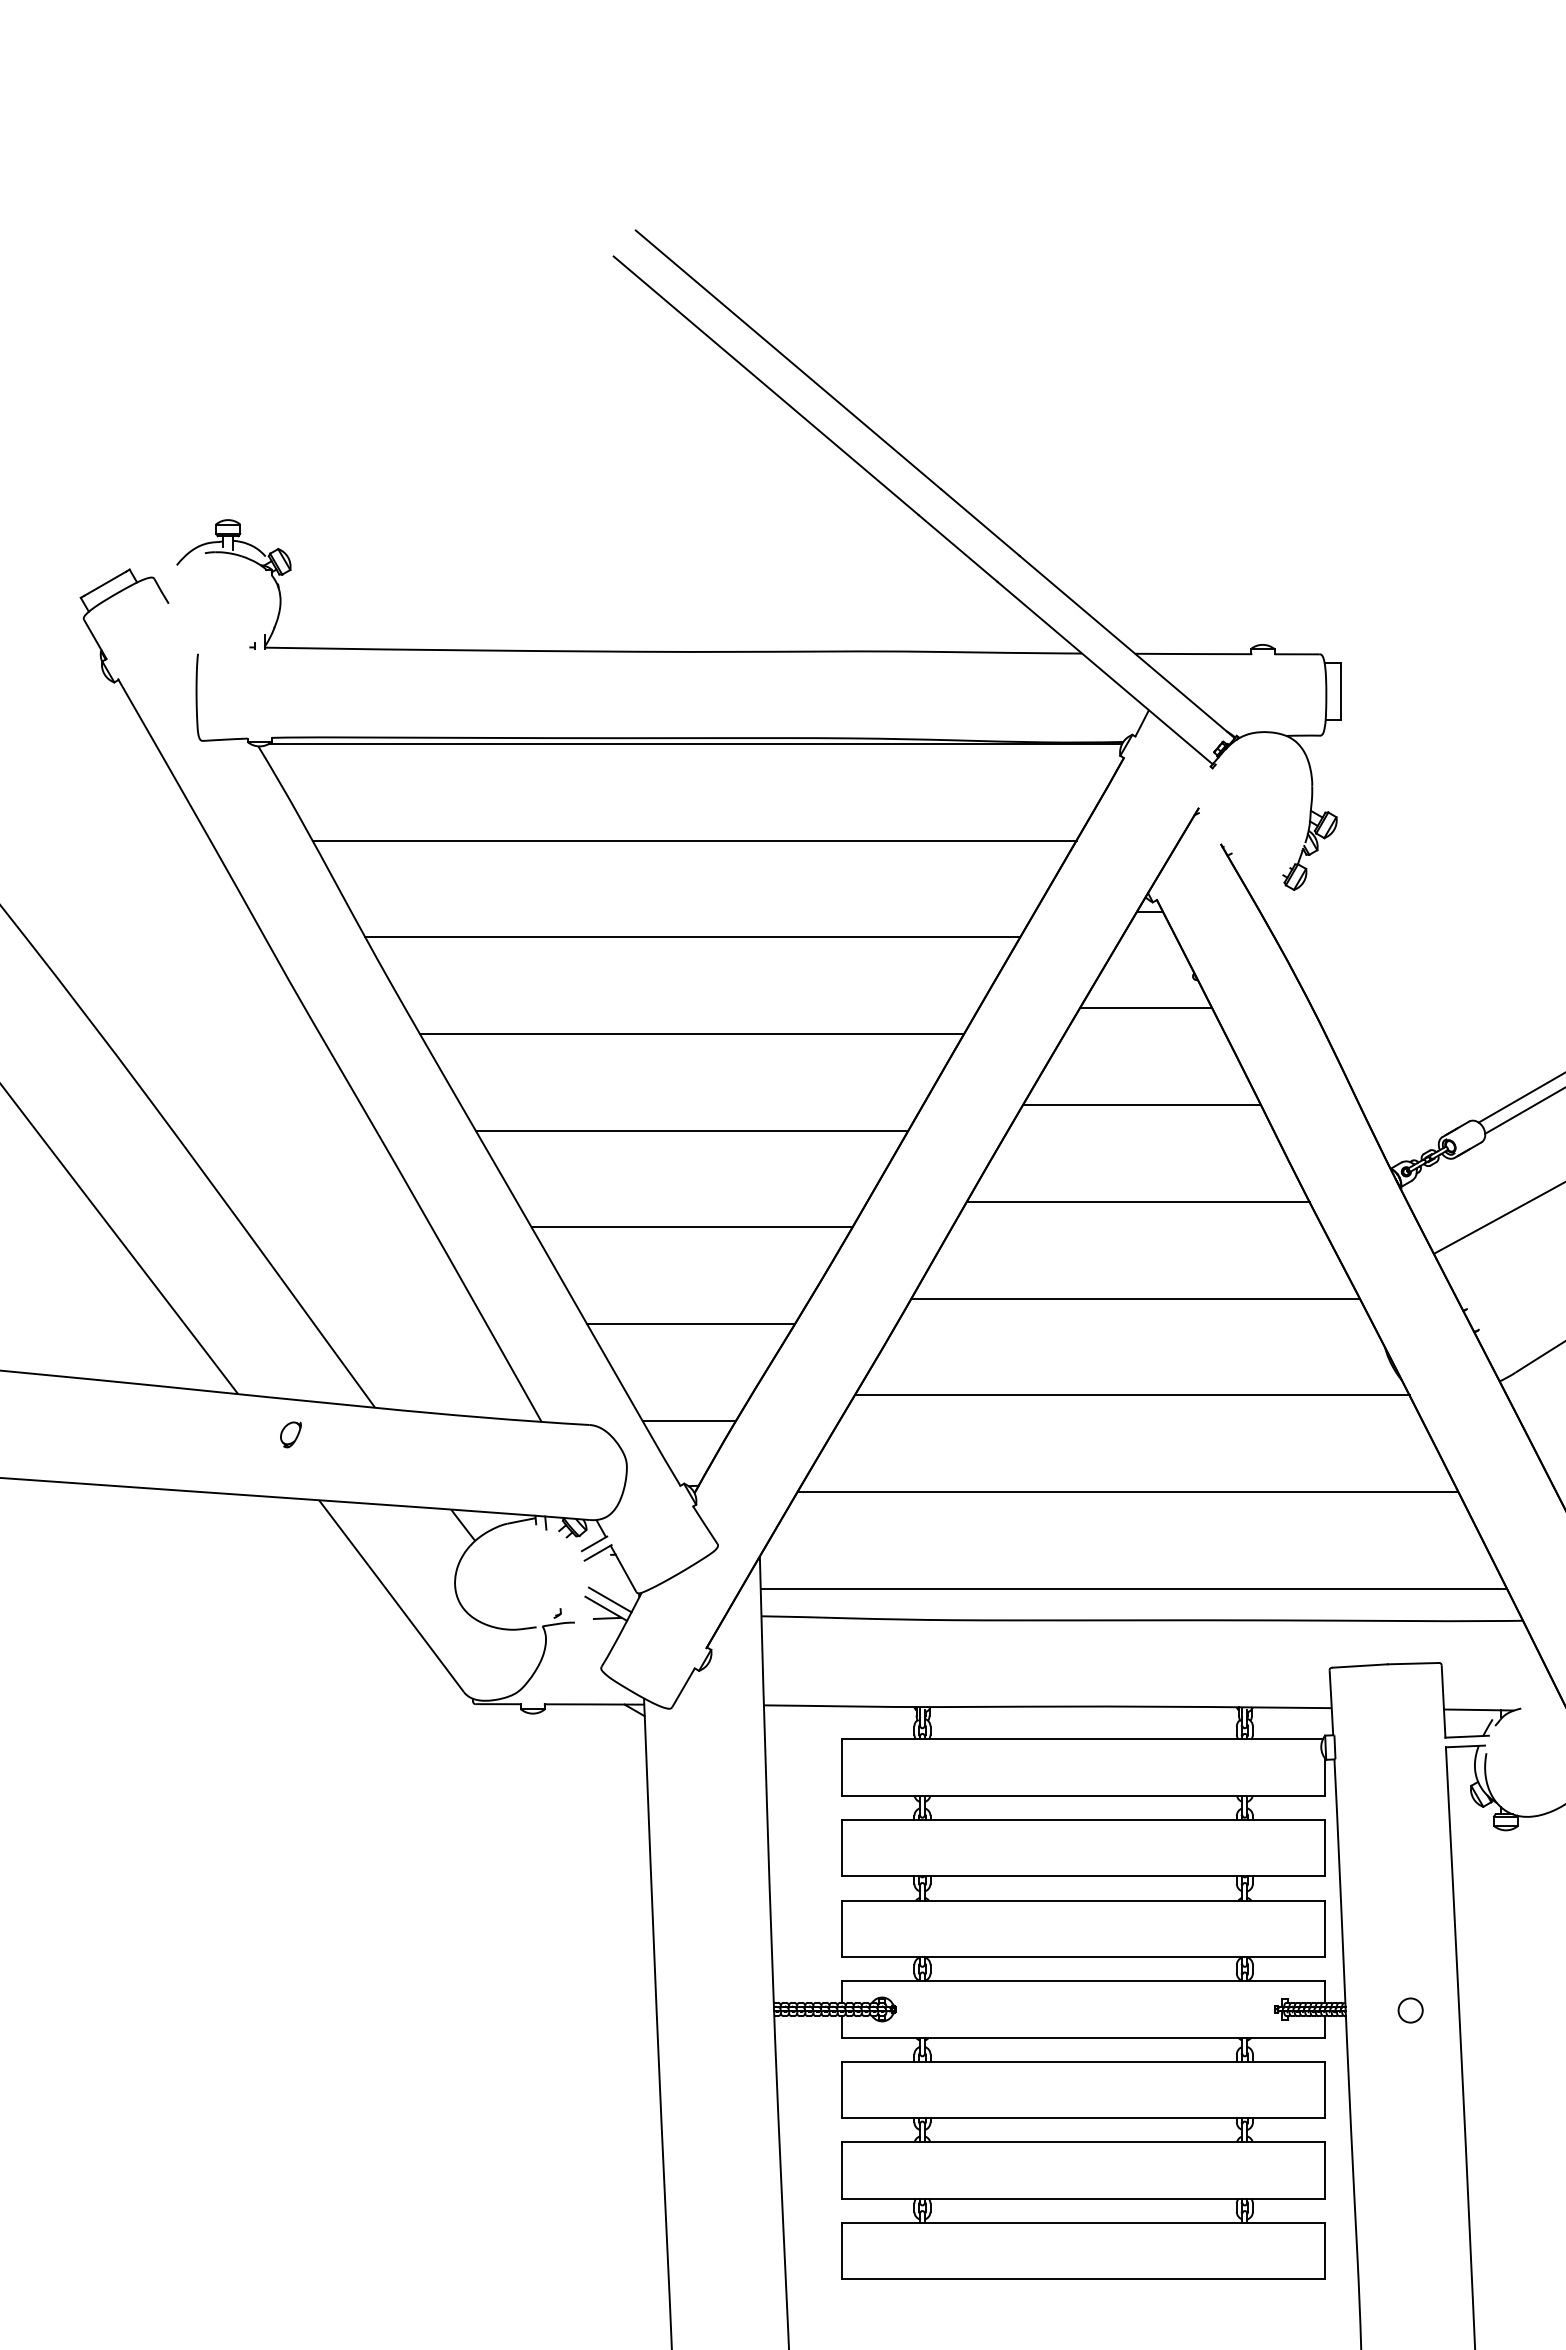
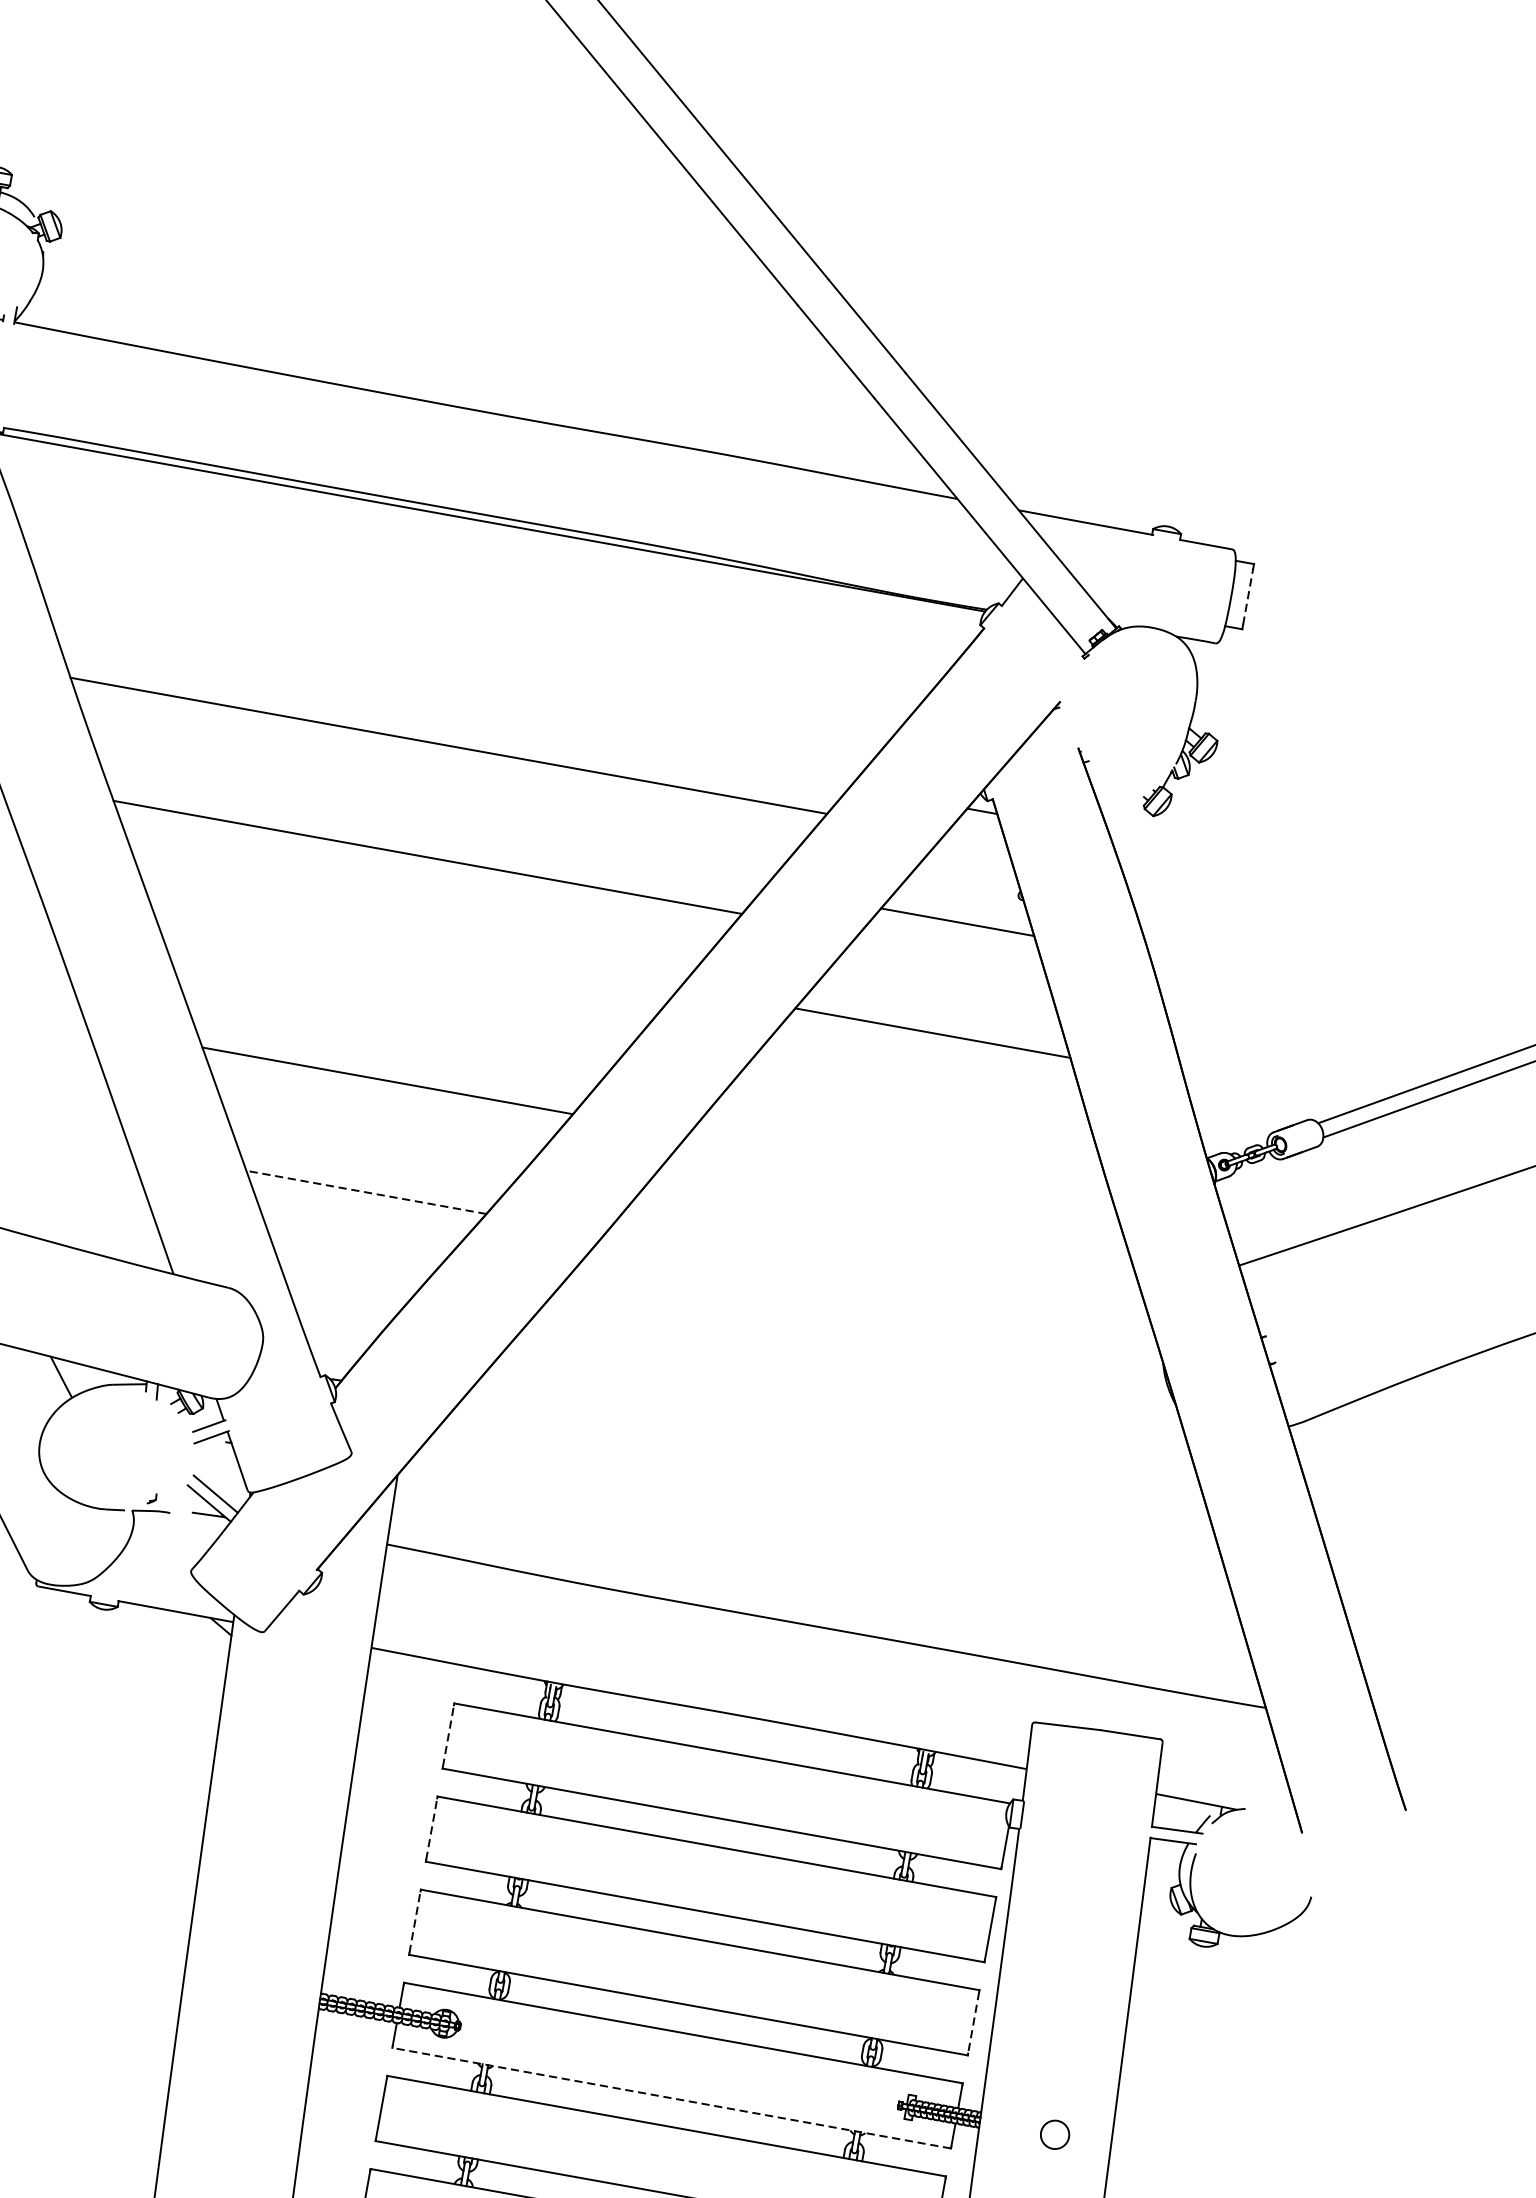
line: (1340, 691) -> (1248, 596), solid -> dashed
line: (694, 840) -> (470, 634), removed
line: (691, 1130) -> (407, 968), removed
line: (1137, 1201) -> (907, 1143), removed
line: (1135, 1298) -> (885, 1255), removed
line: (691, 1324) -> (366, 1192), solid -> dashed
line: (1131, 1395) -> (860, 1366), removed
line: (689, 1420) -> (344, 1303), removed
line: (1127, 1492) -> (835, 1477), removed
line: (1133, 1588) -> (822, 1589), removed
line: (841, 1767) -> (448, 1735), solid -> dashed
line: (841, 1848) -> (431, 1829), solid -> dashed
line: (841, 1928) -> (414, 1921), solid -> dashed
line: (1325, 1928) -> (973, 2022), solid -> dashed
line: (1083, 2037) -> (671, 2097), solid -> dashed

